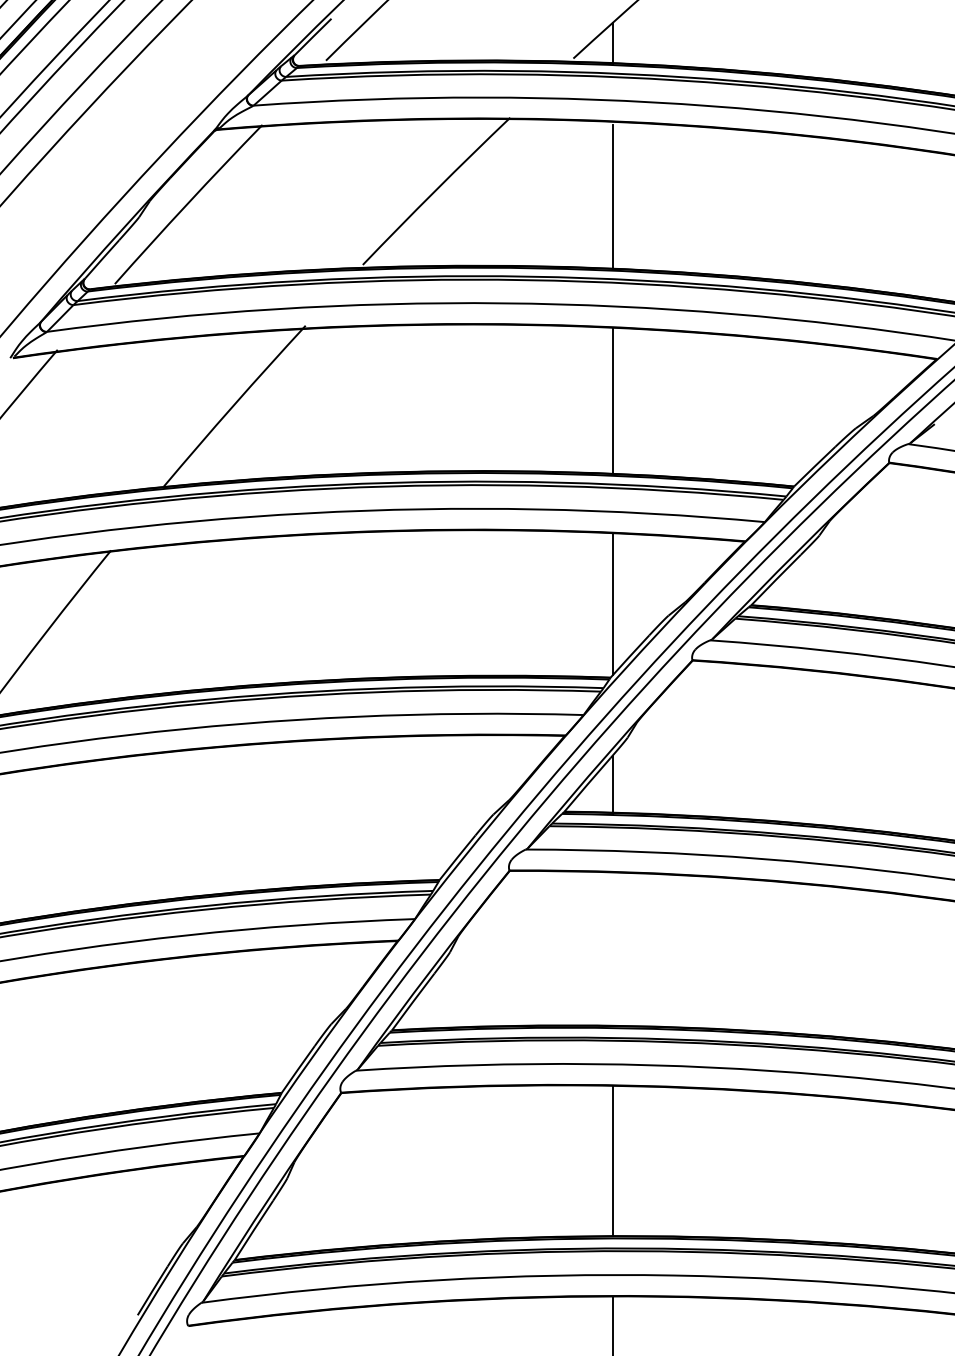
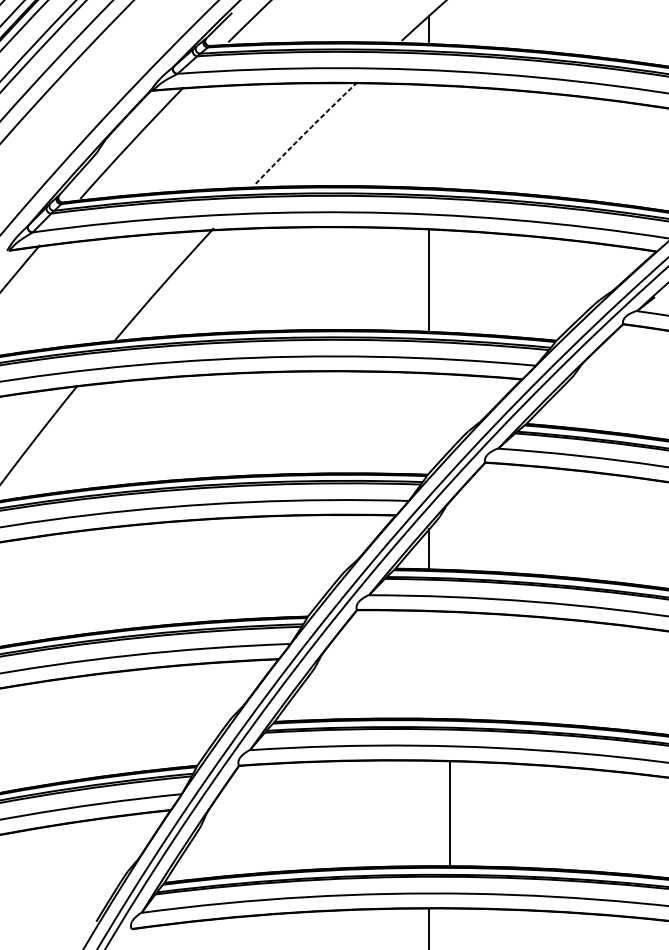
arc: (435, 190) -> (305, 133), solid -> dashed
line: (612, 197) -> (429, 138), removed
line: (612, 604) -> (429, 423), removed
line: (612, 1161) -> (449, 813), moved

